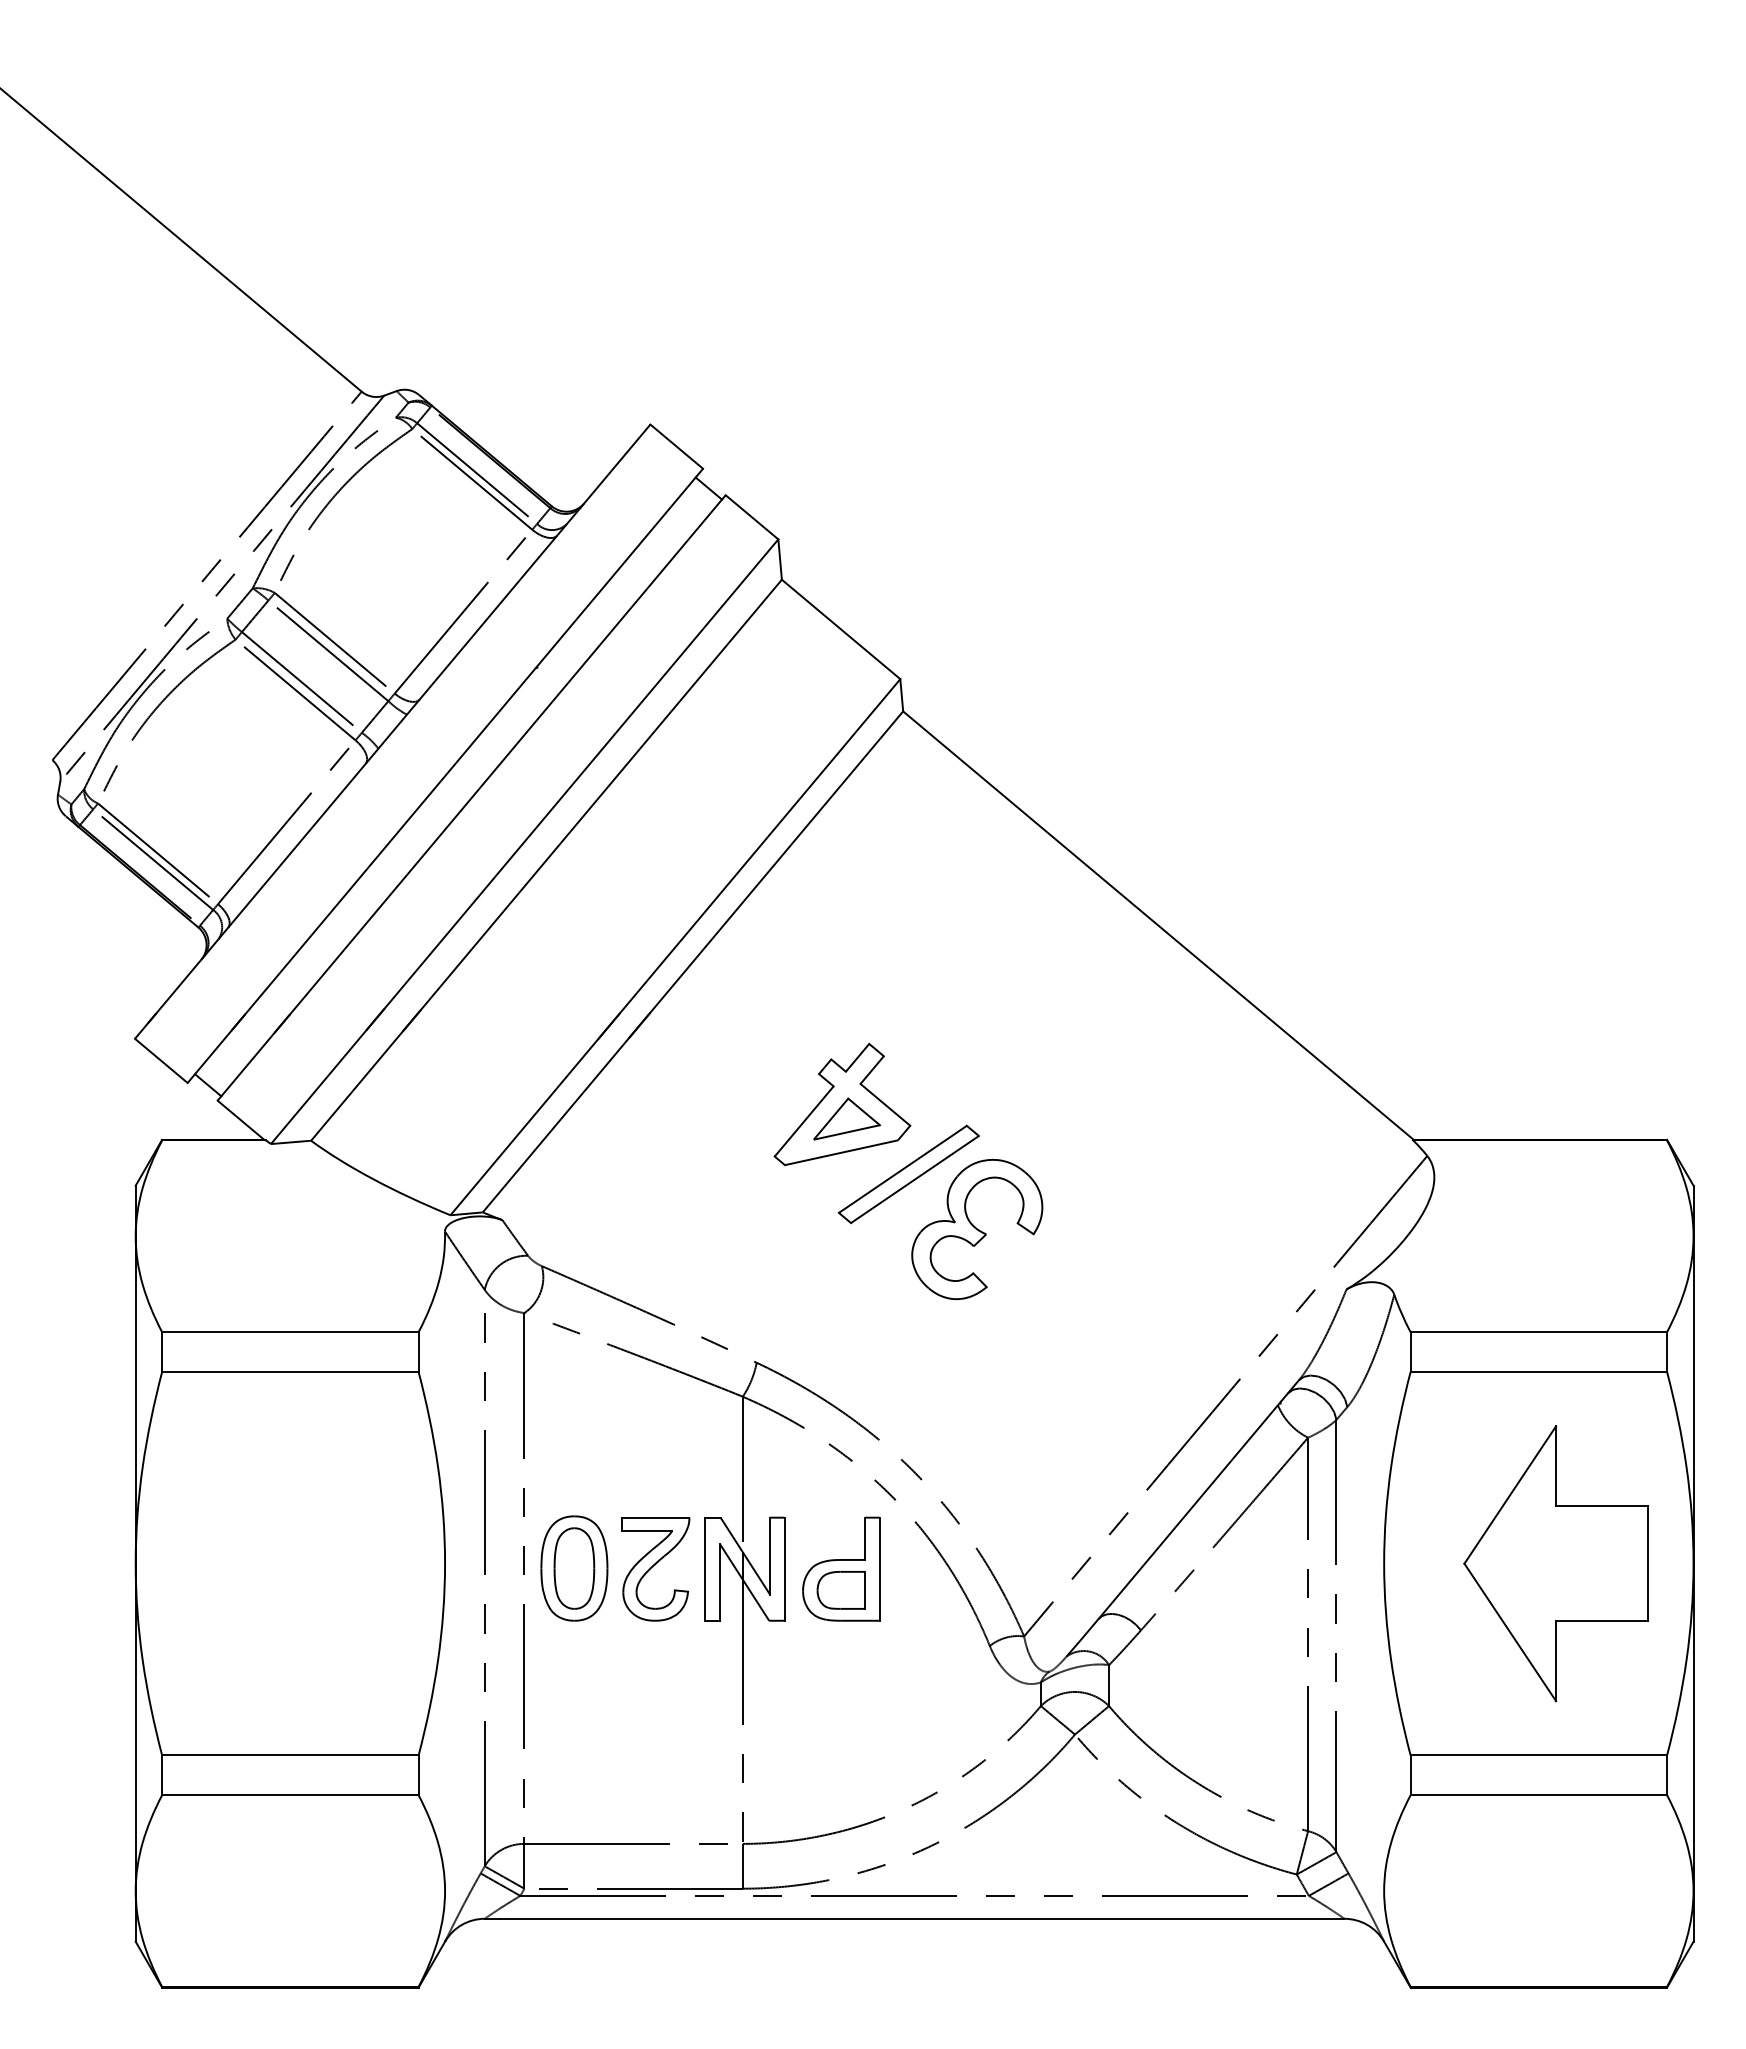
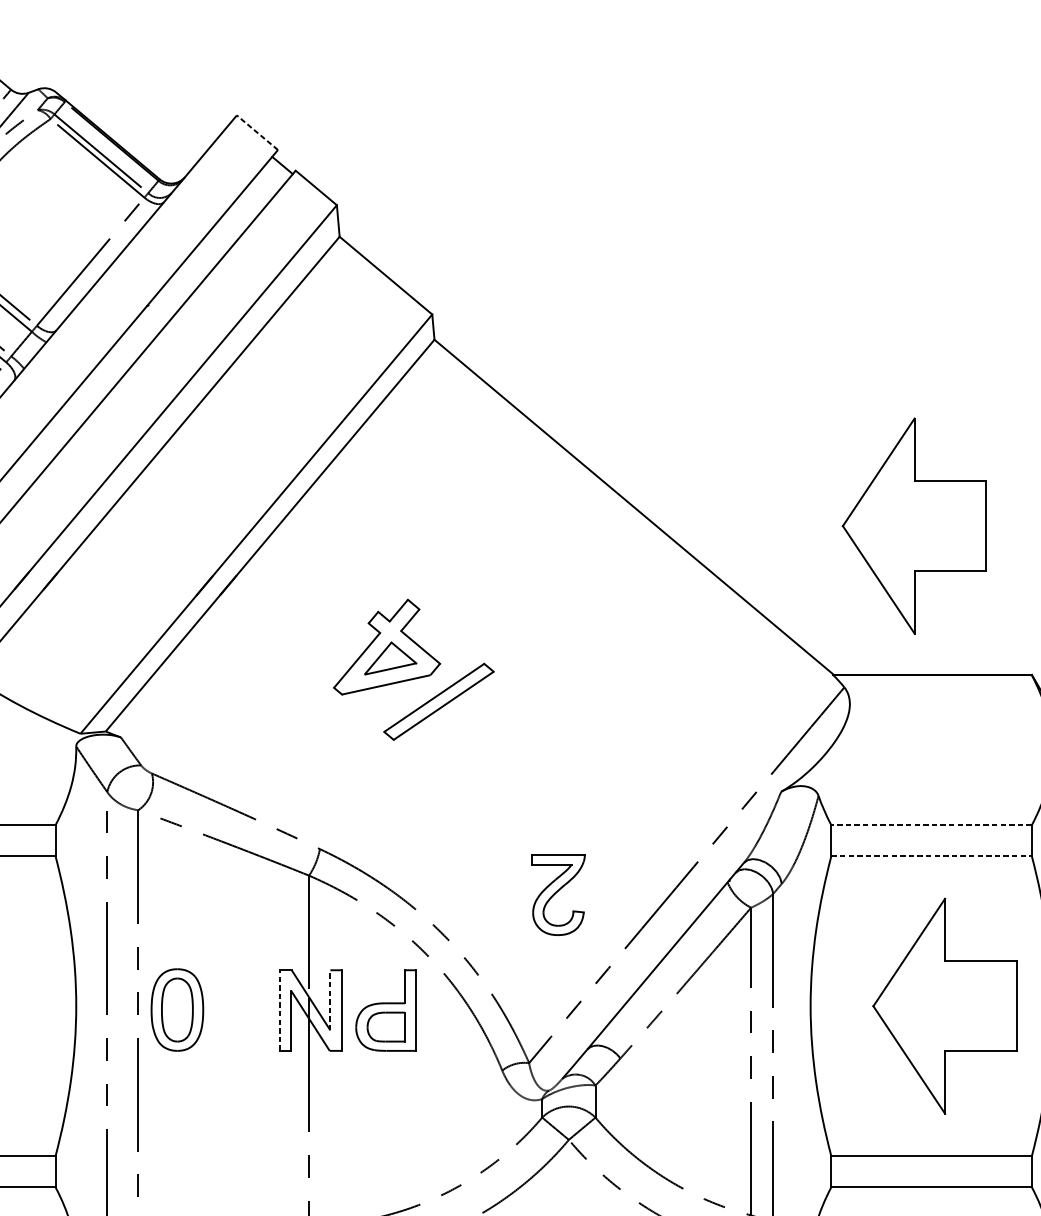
line: (676, 446) -> (257, 132), solid -> dashed
part: (1516, 949) -> (914, 525), added
part: (977, 1229) -> (492, 744), removed
line: (1538, 1332) -> (931, 825), solid -> dashed
line: (1539, 1372) -> (932, 856), solid -> dashed
line: (770, 1555) -> (330, 999), solid -> dashed
part: (655, 1569) -> (558, 895), moved
line: (705, 1569) -> (279, 1010), solid -> dashed

